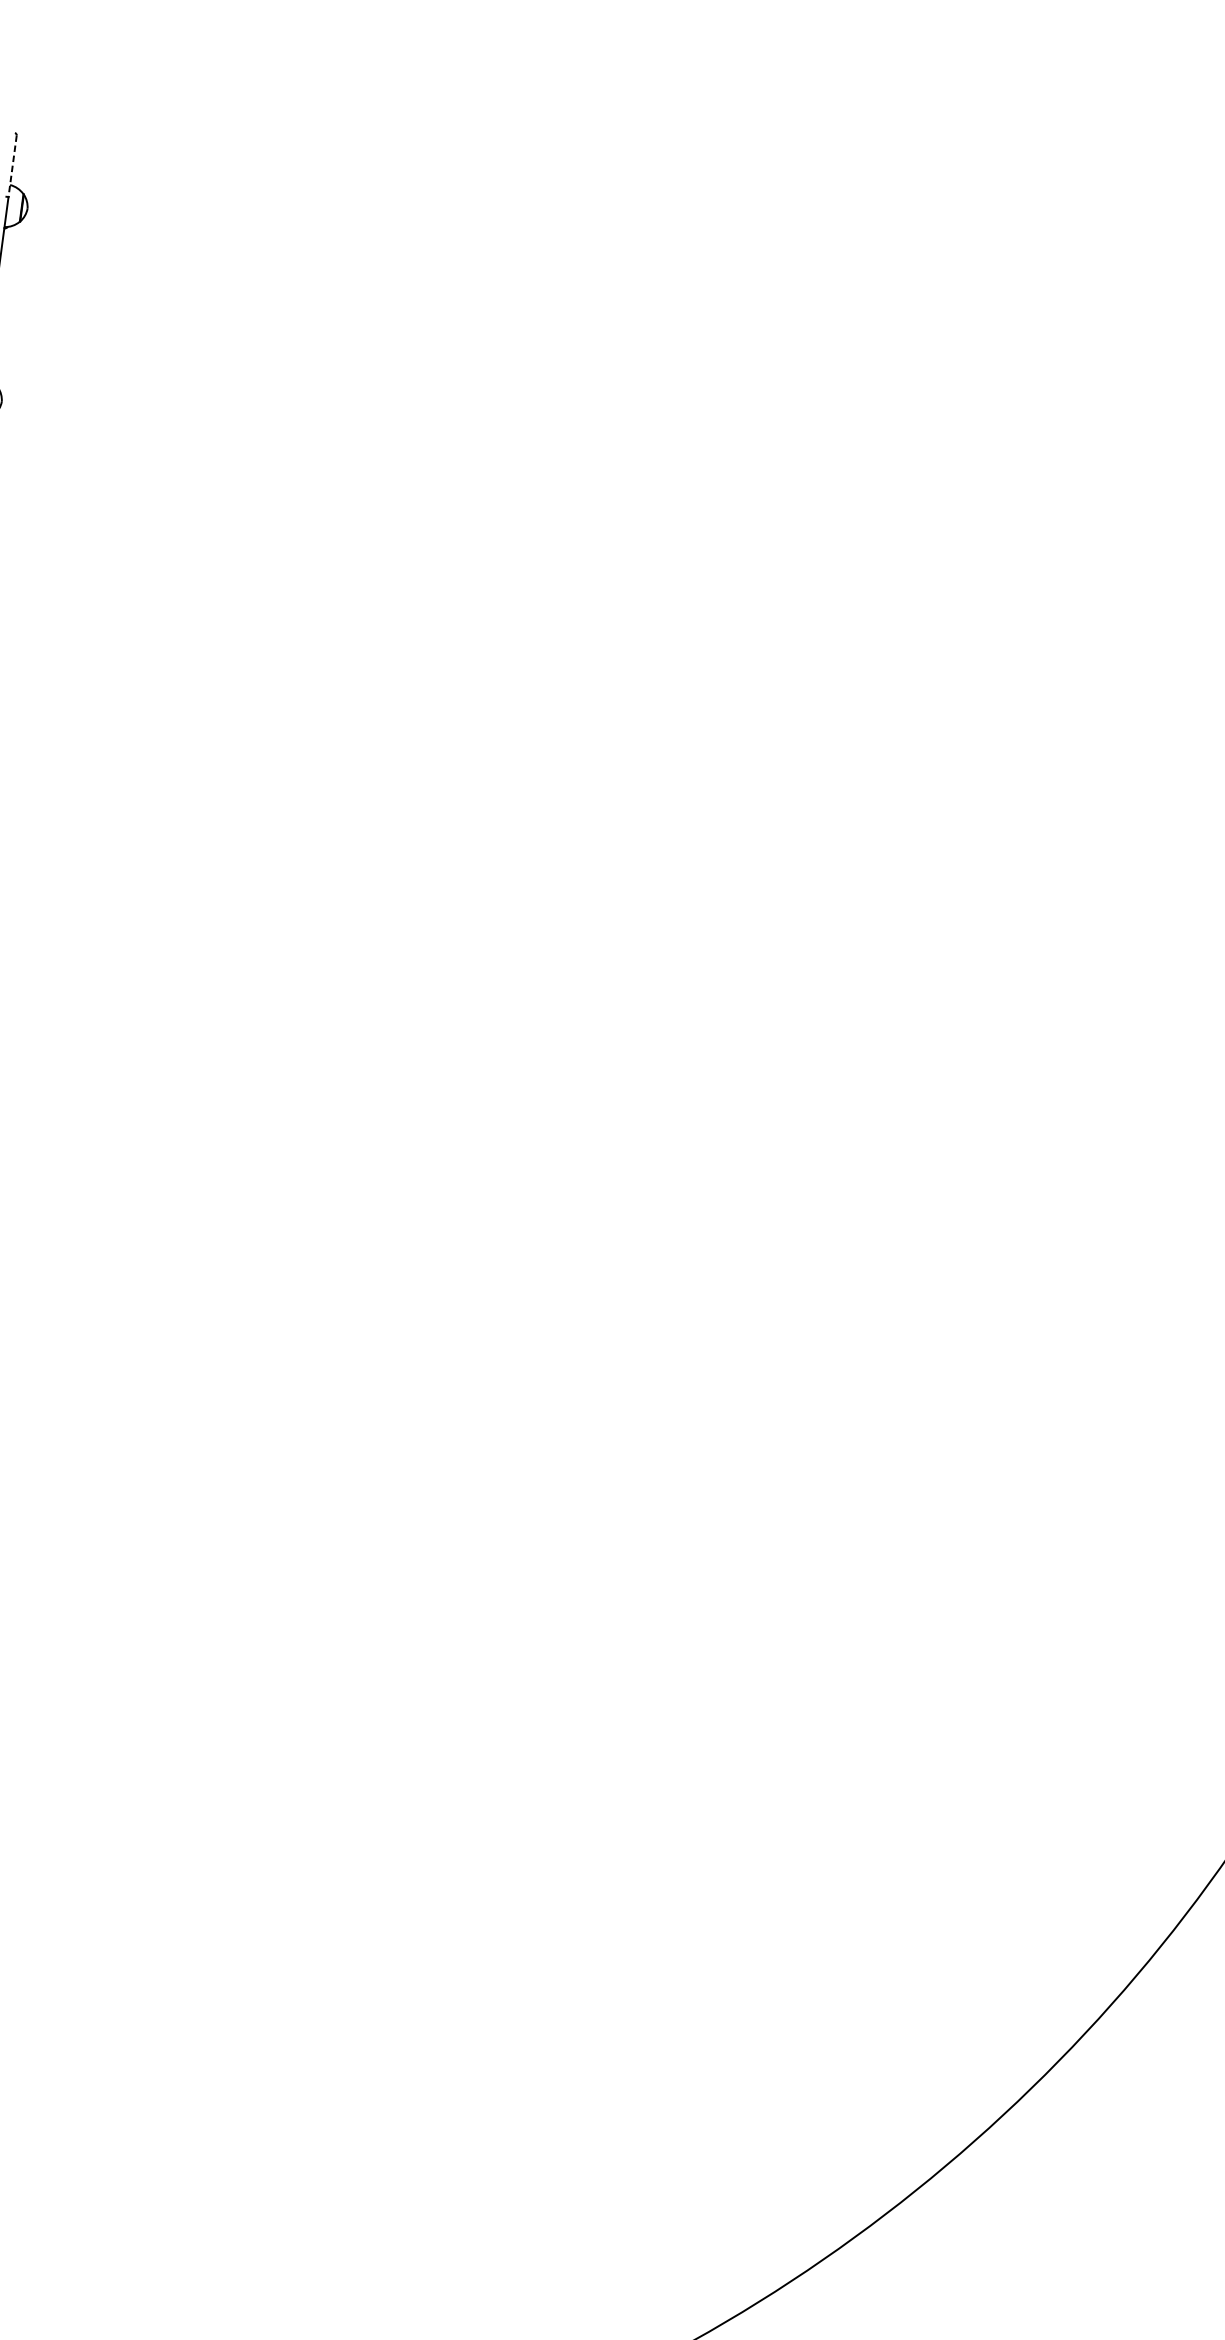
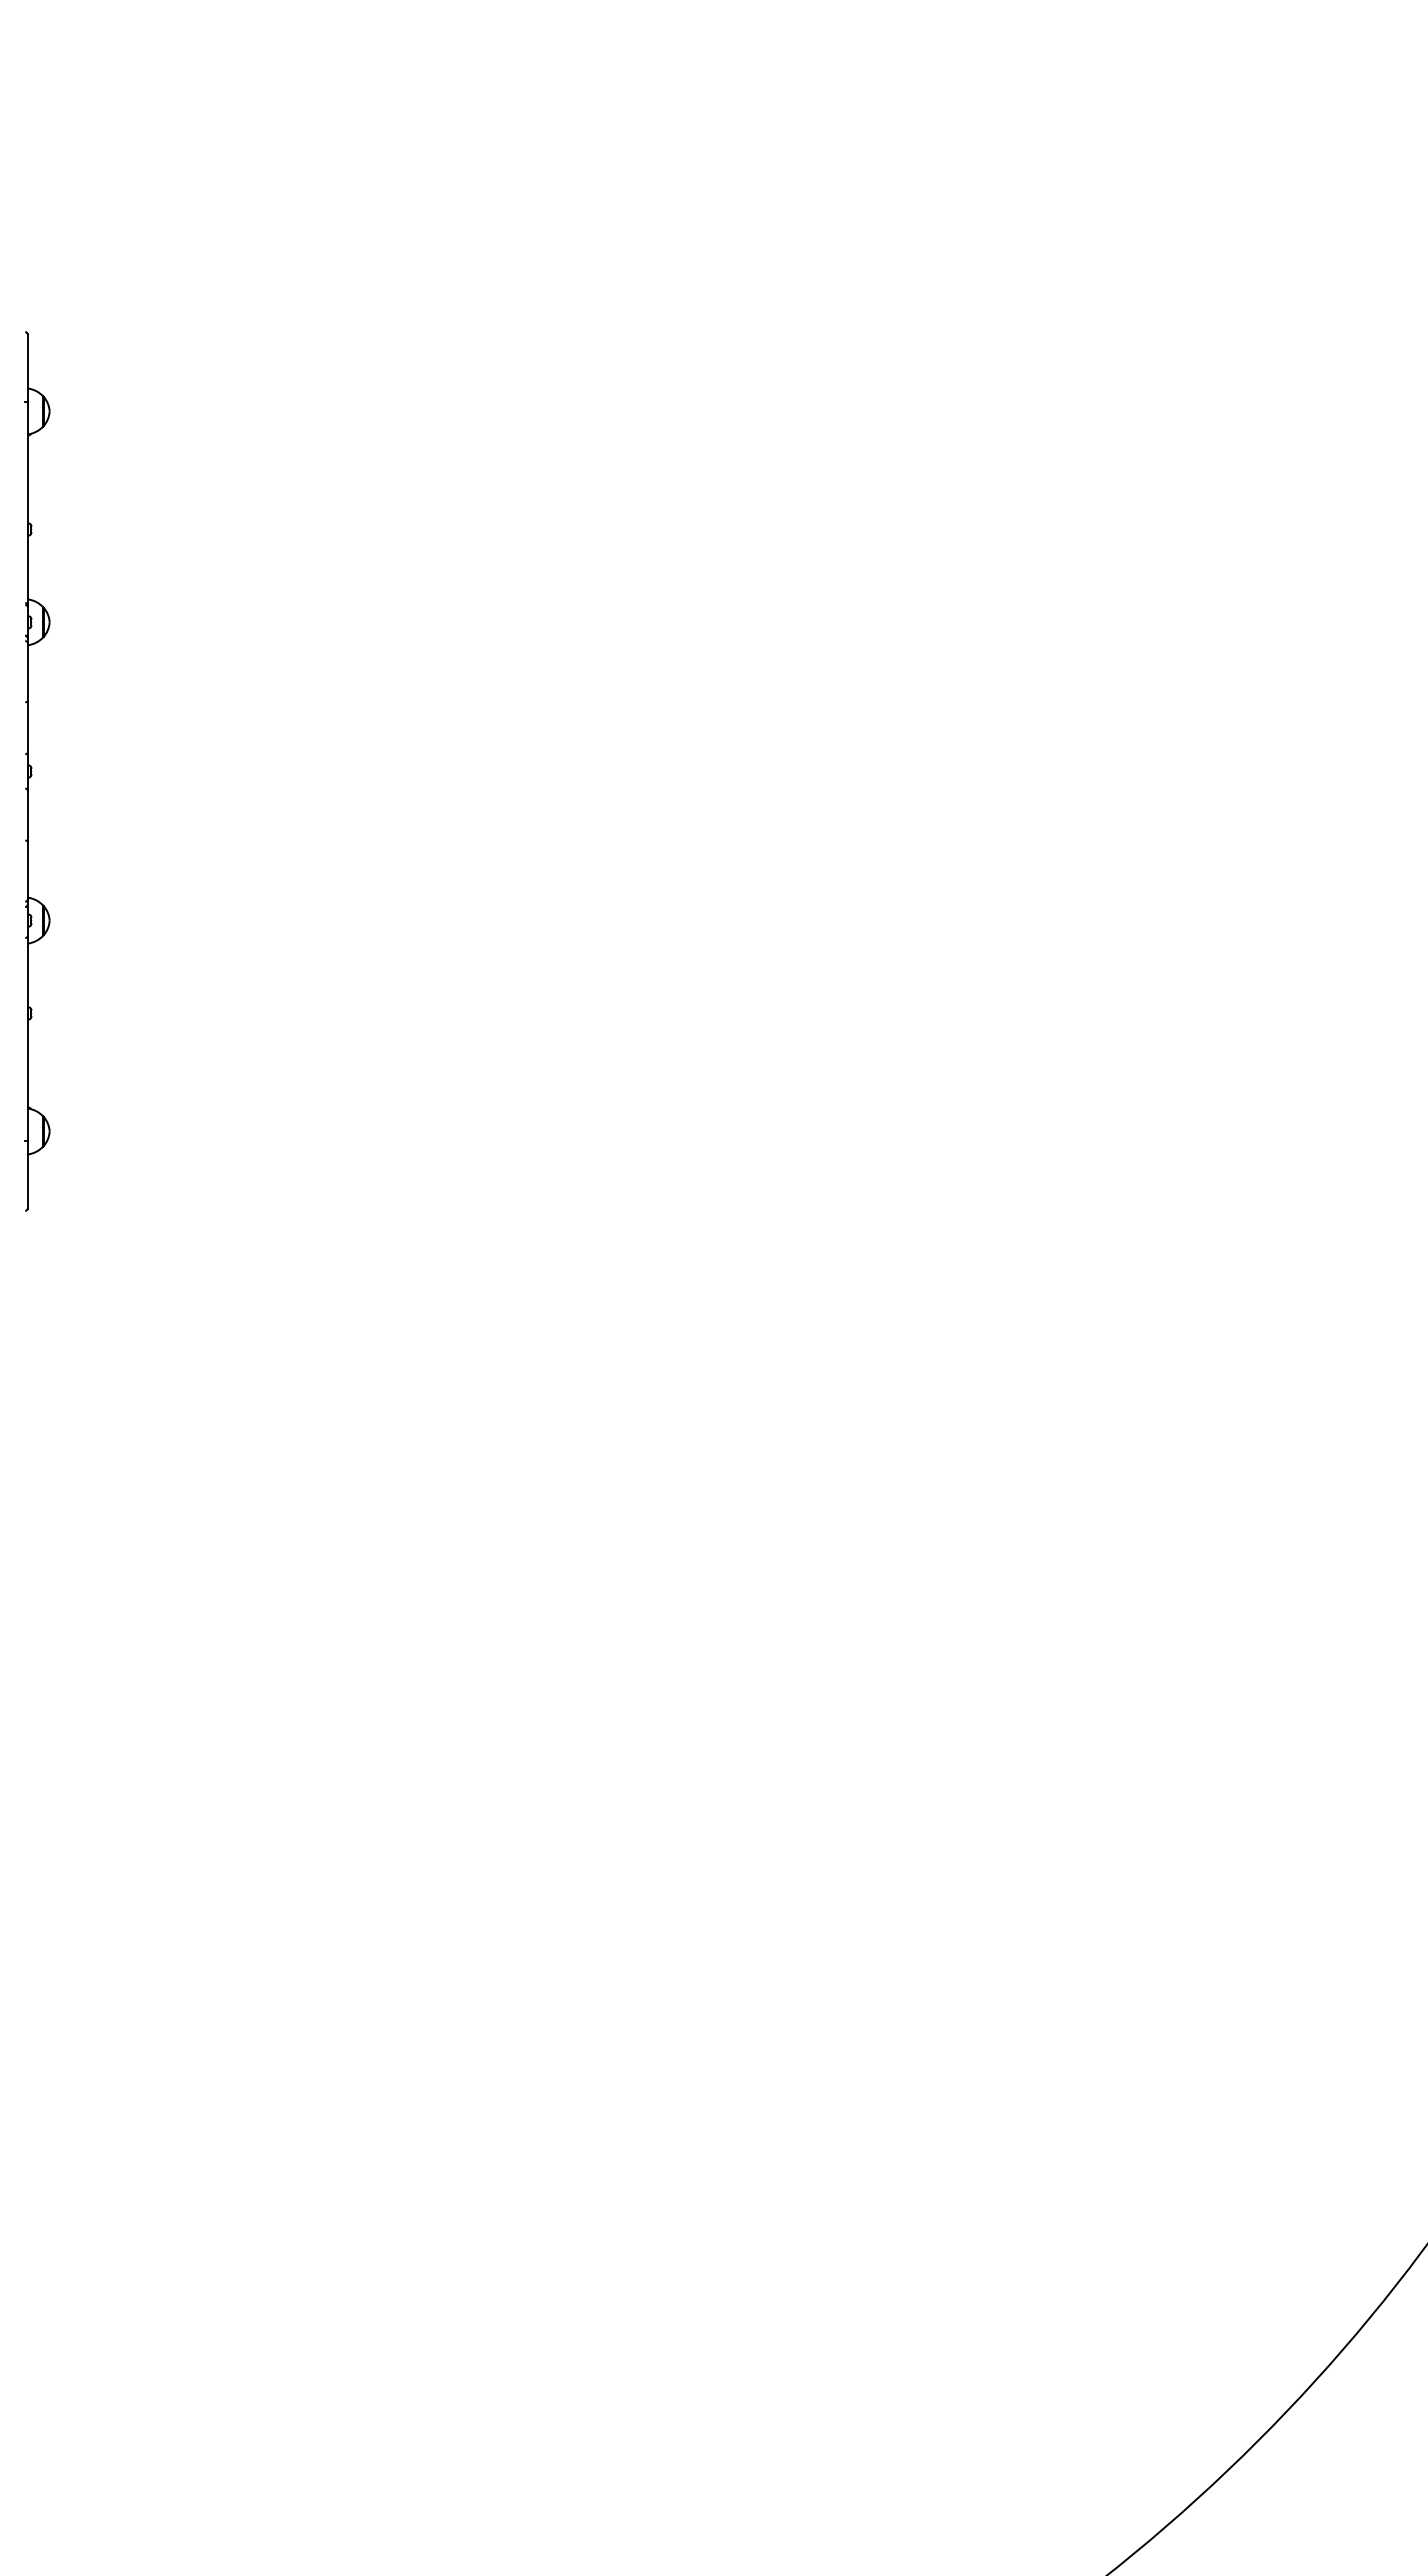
line: (12, 165) -> (27, 367), dashed -> solid

